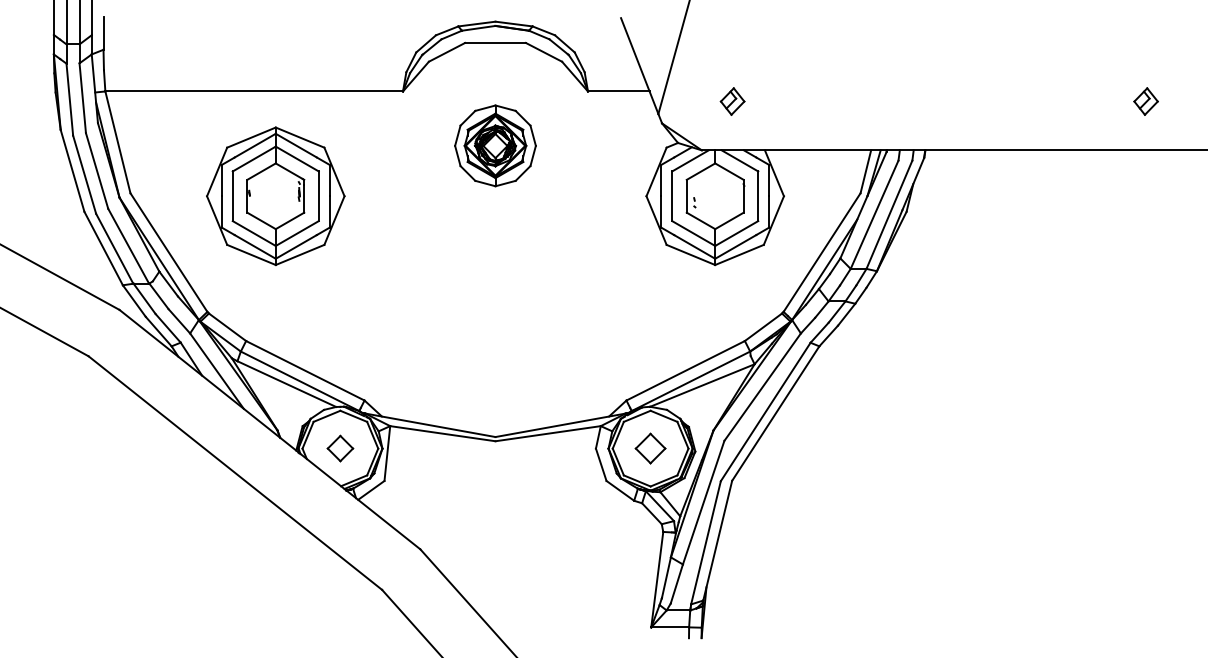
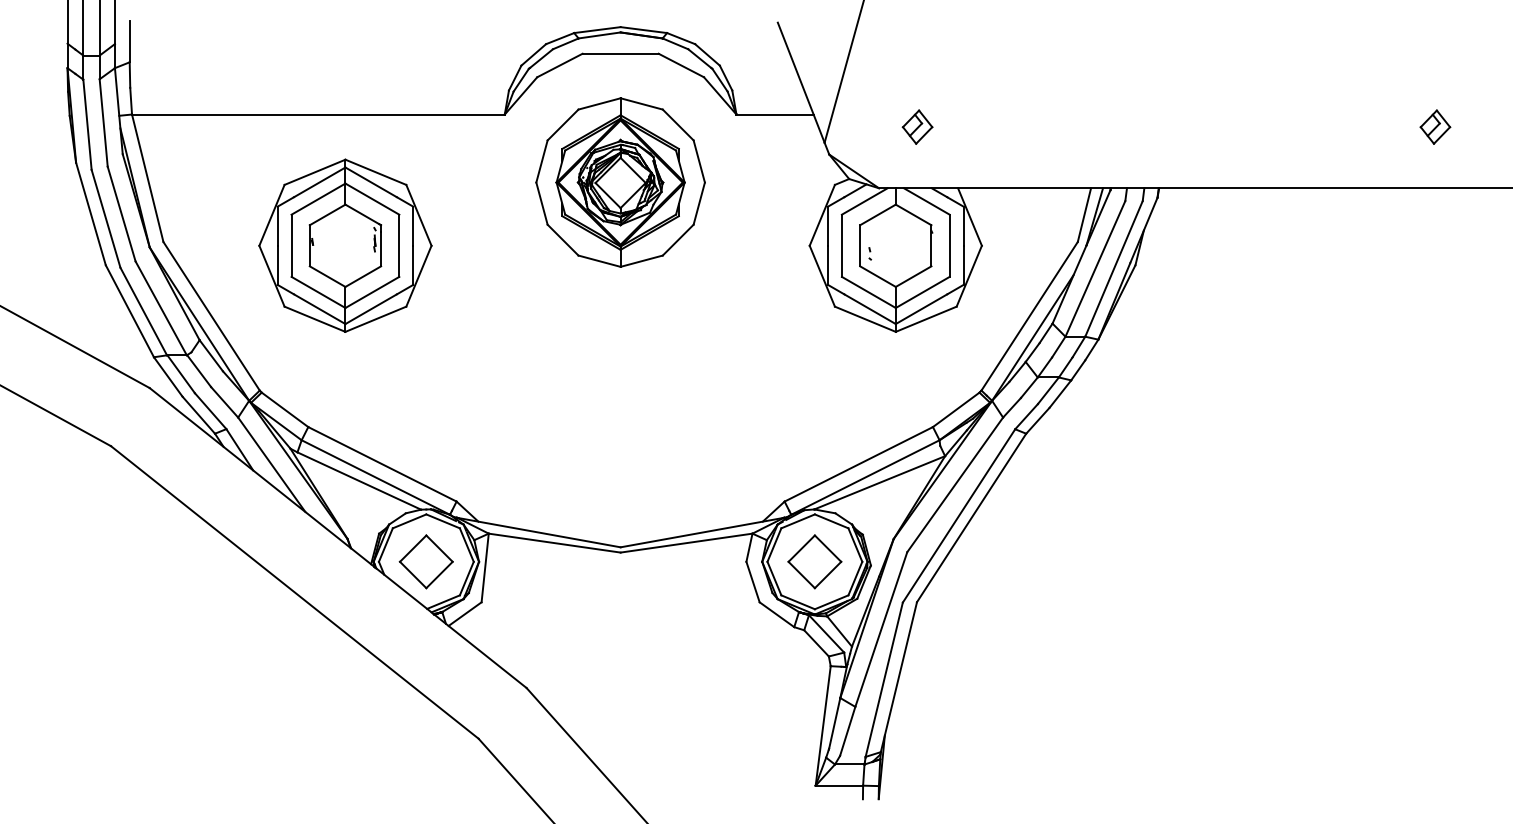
part: (495, 145) -> (620, 182), size x1.67
part: (340, 448) -> (426, 561), size x1.67
part: (650, 448) -> (814, 561), size x1.43

